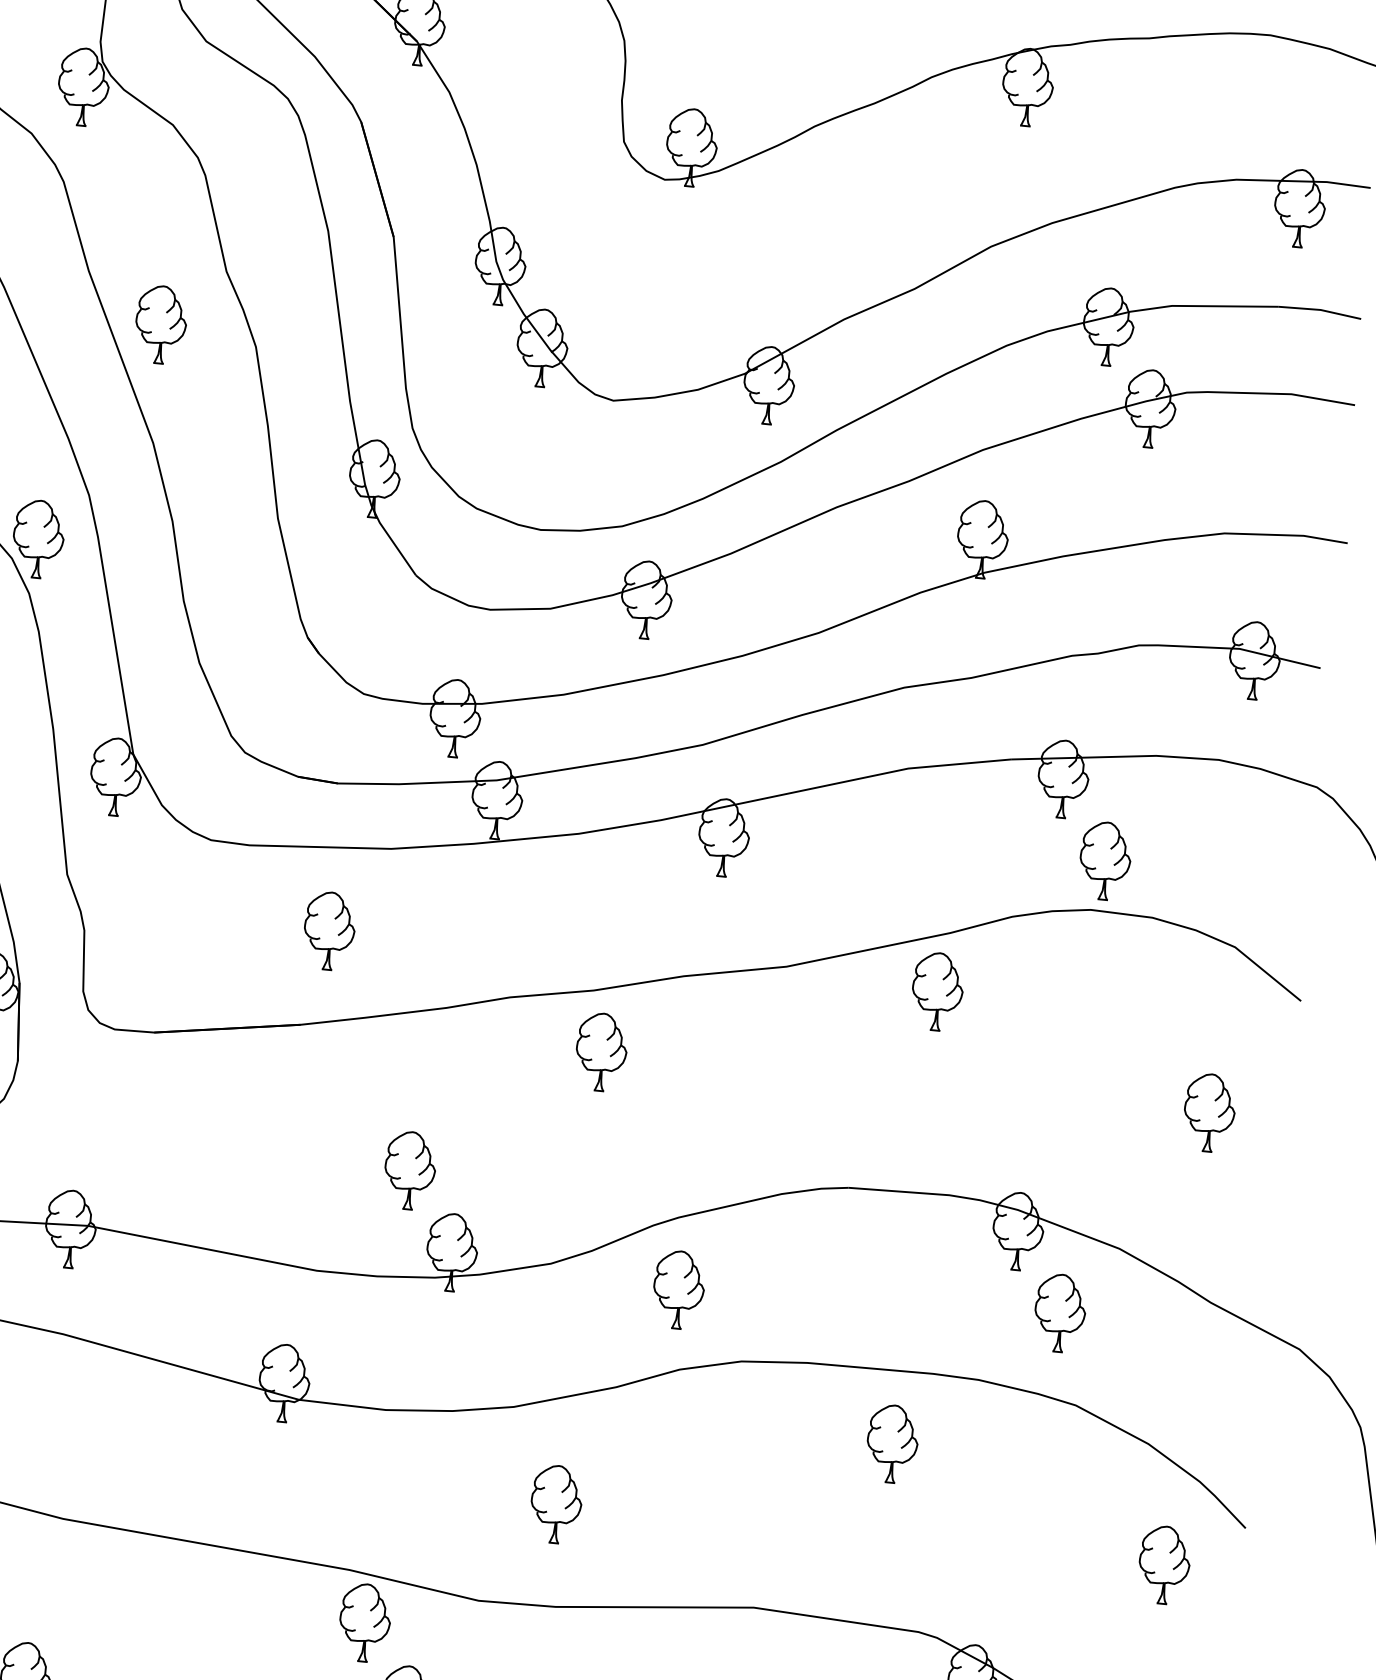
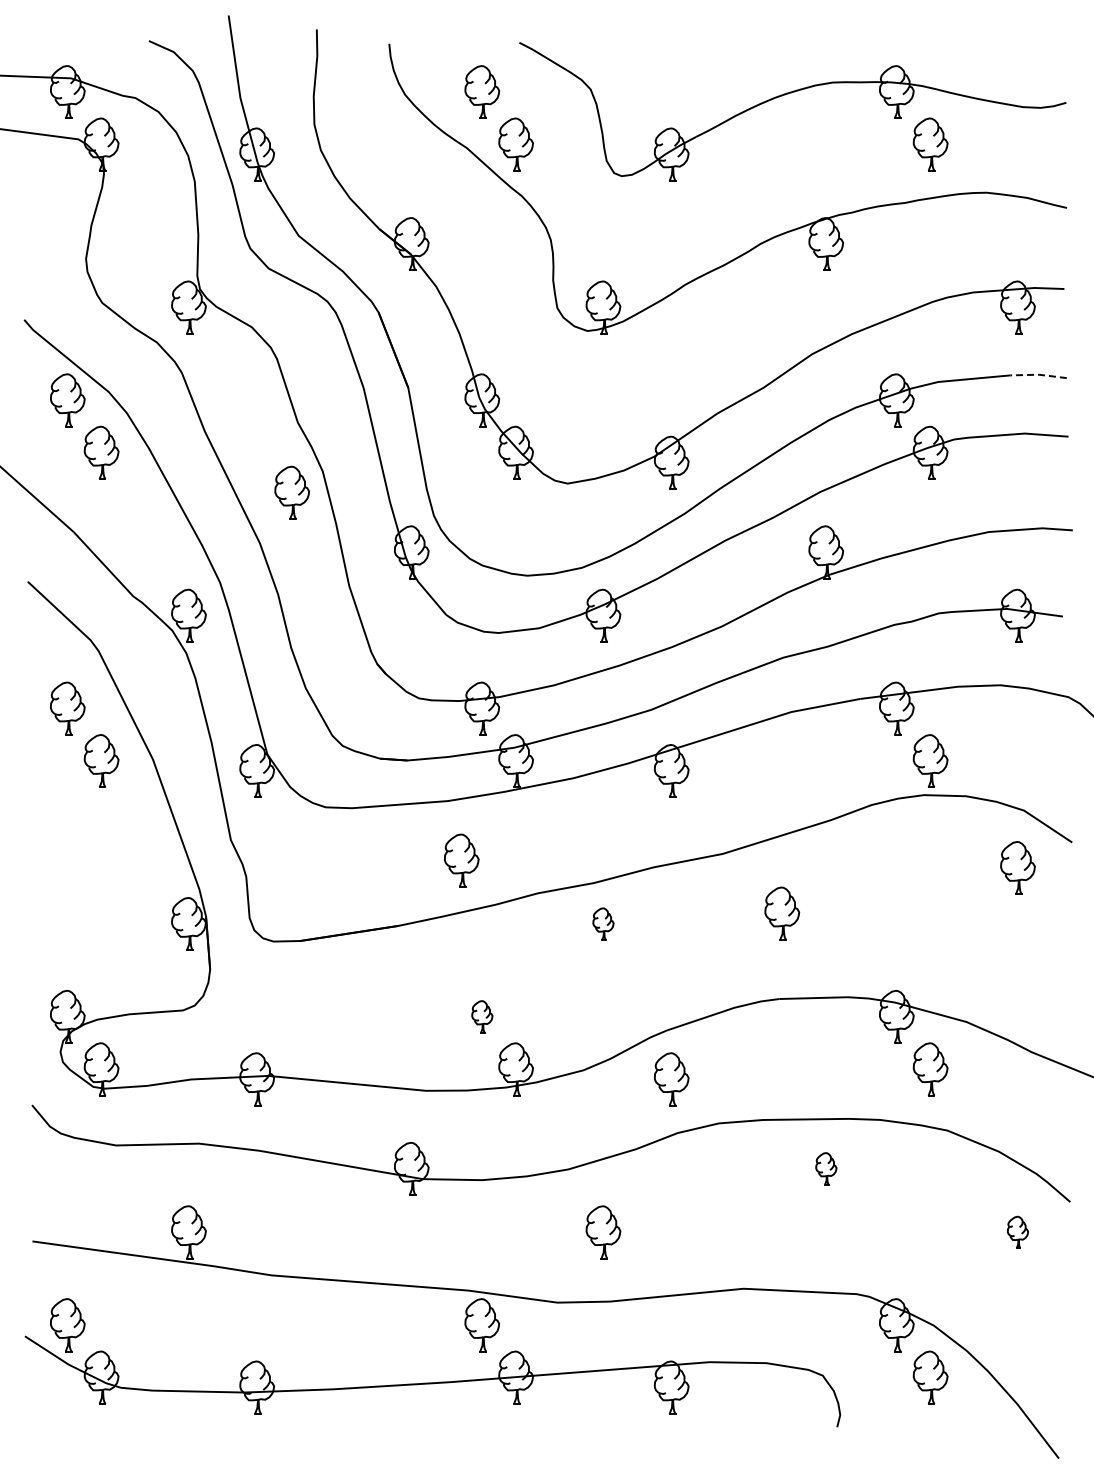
line: (1320, 309) -> (1038, 374), solid -> dashed
part: (161, 324) -> (292, 492), moved
part: (329, 930) -> (461, 860), moved
part: (937, 991) -> (782, 913), moved
part: (601, 1051) -> (603, 923), size x0.6
part: (1208, 1111) -> (1017, 867), moved
part: (410, 1169) -> (482, 1016), size x0.6
part: (892, 1443) -> (826, 1168), size x0.6
part: (1163, 1565) -> (1017, 1232), size x0.6

